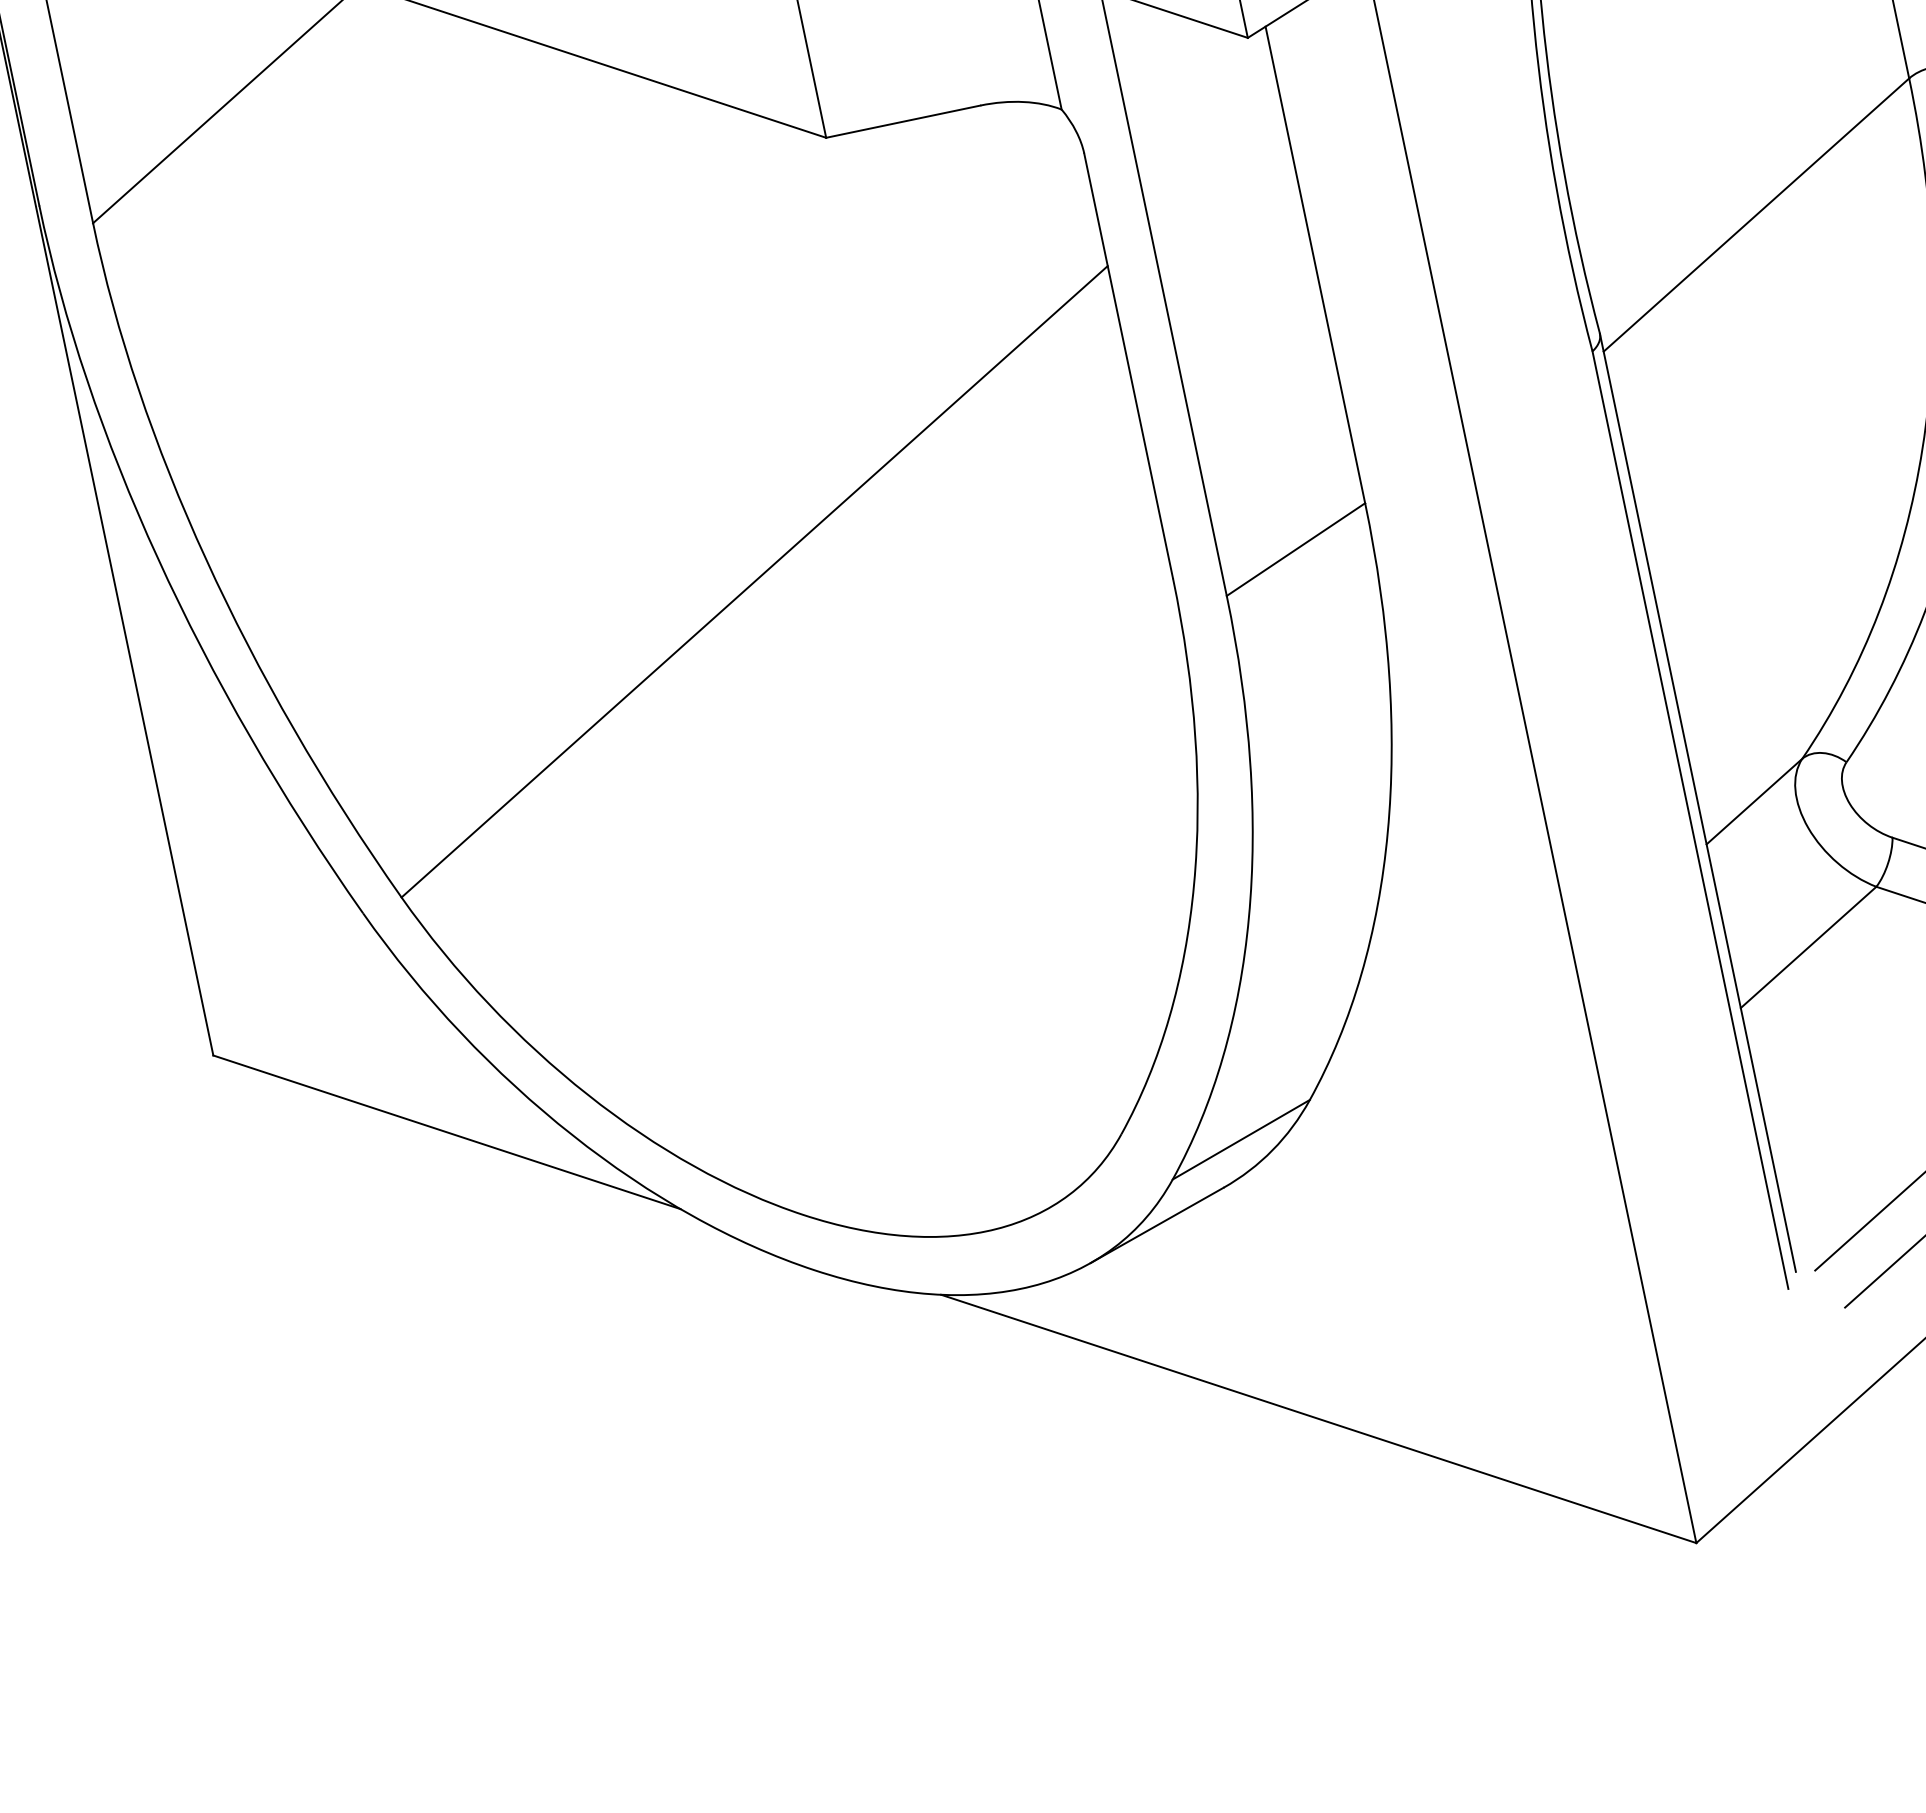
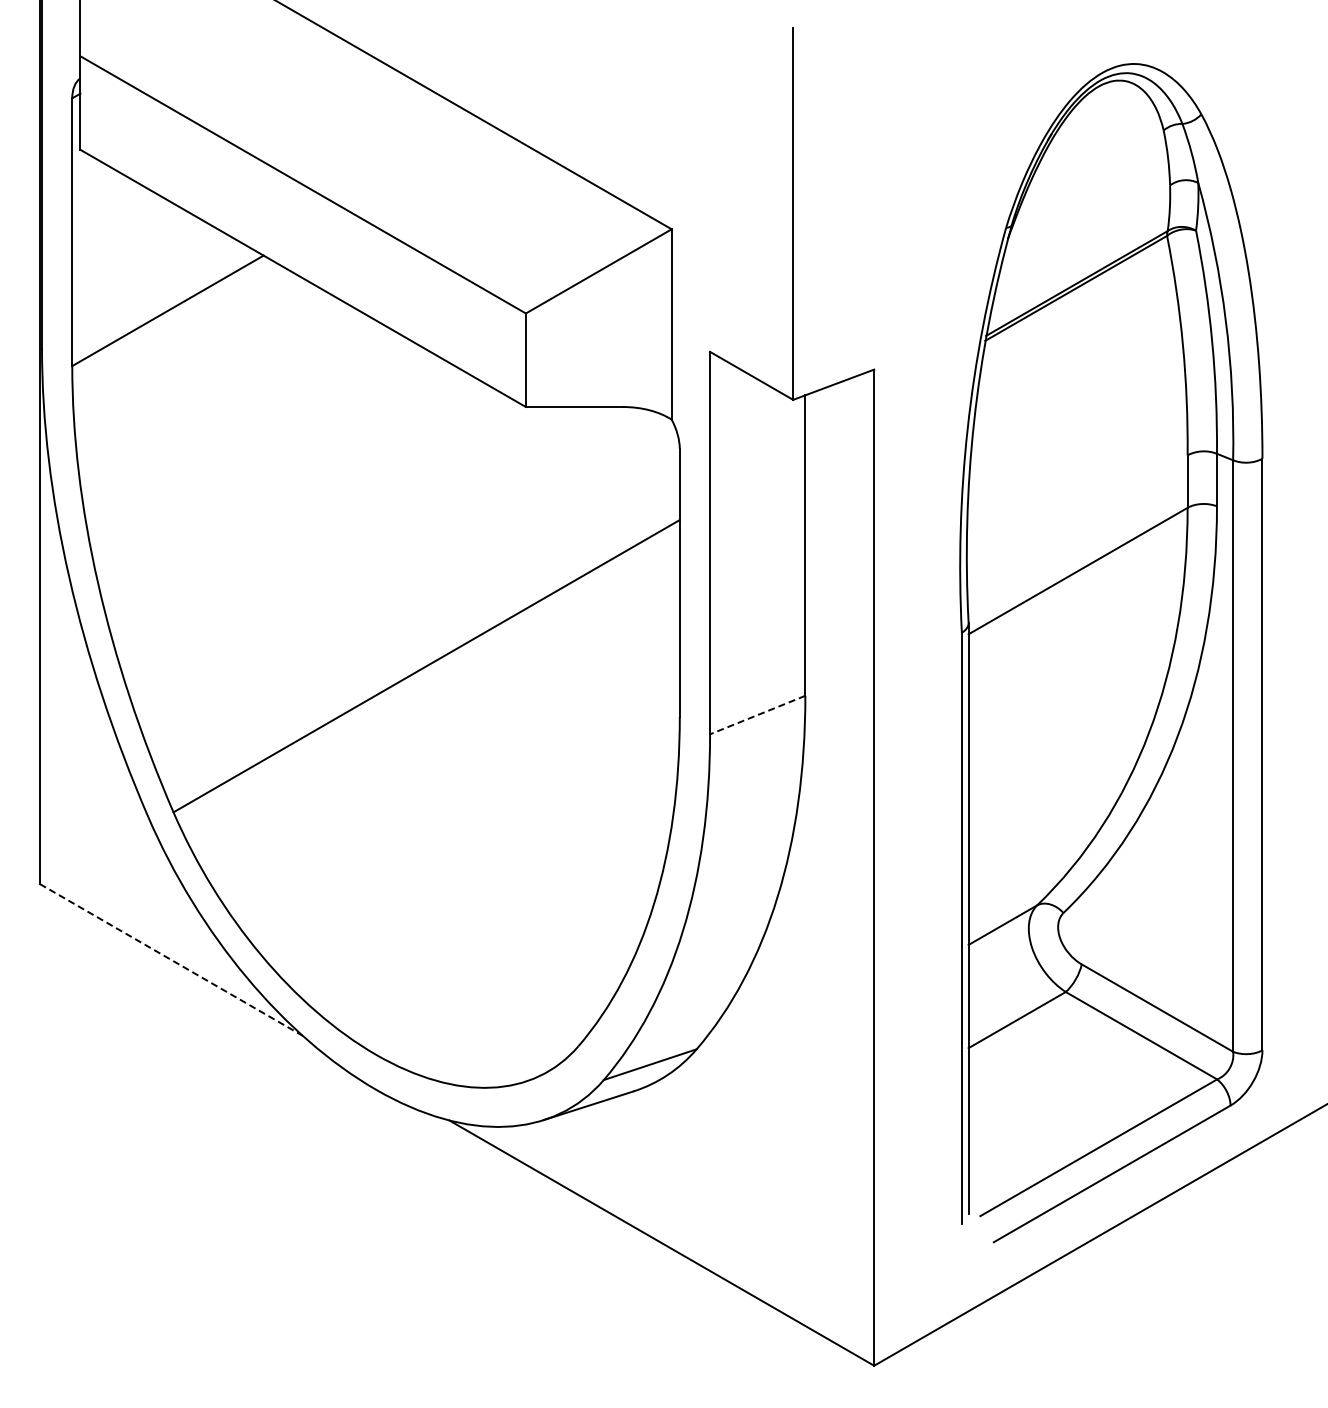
line: (1295, 550) -> (757, 715), solid -> dashed
line: (447, 1131) -> (171, 959), solid -> dashed

